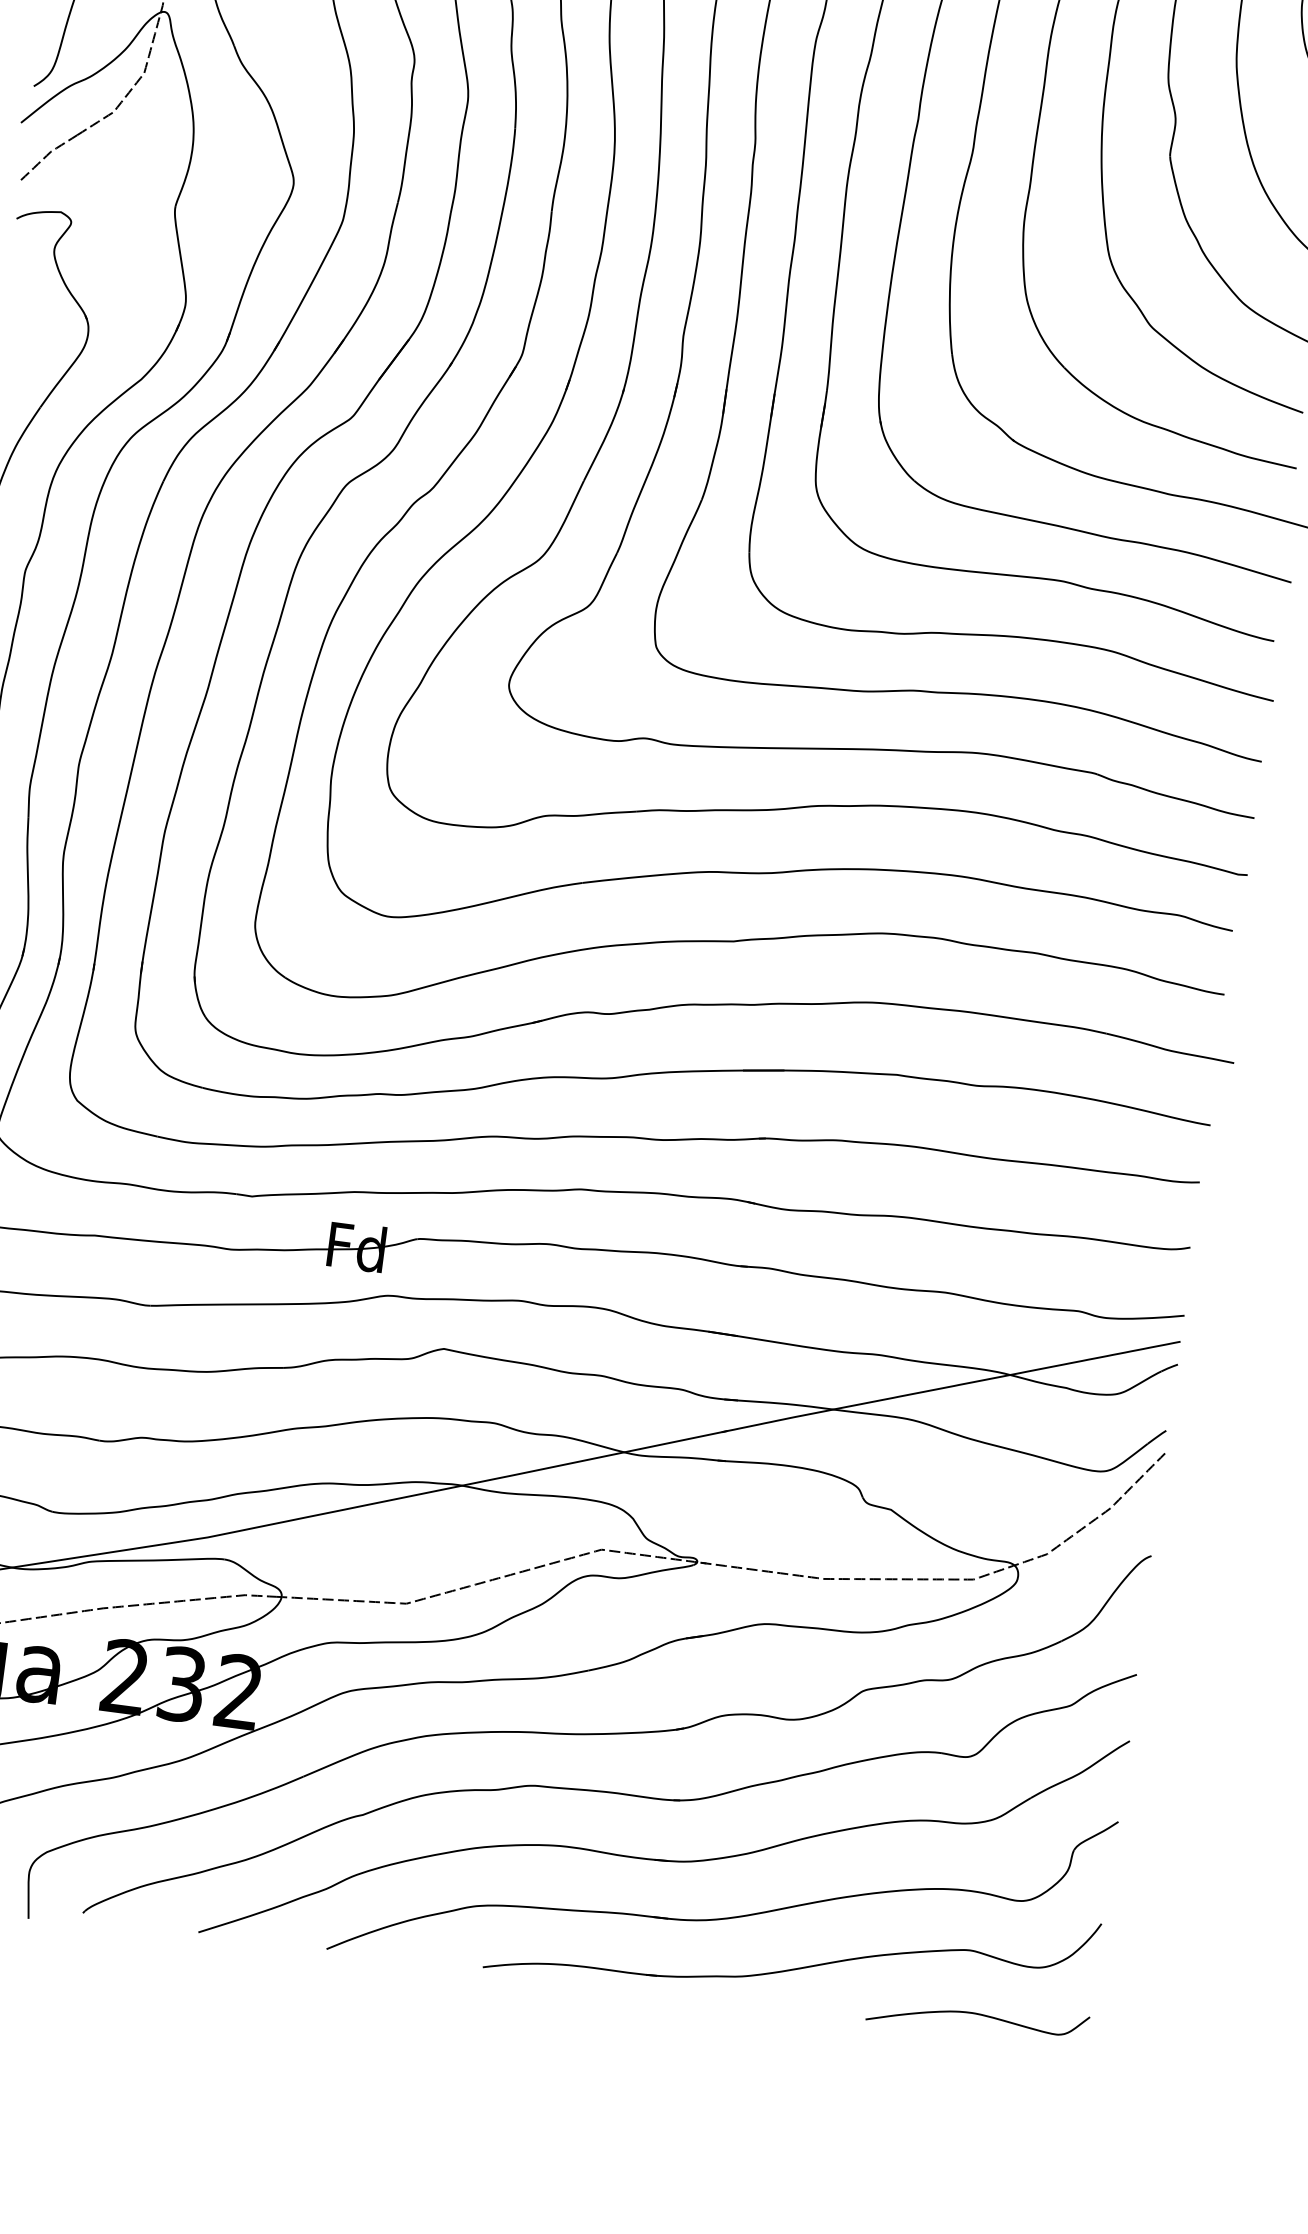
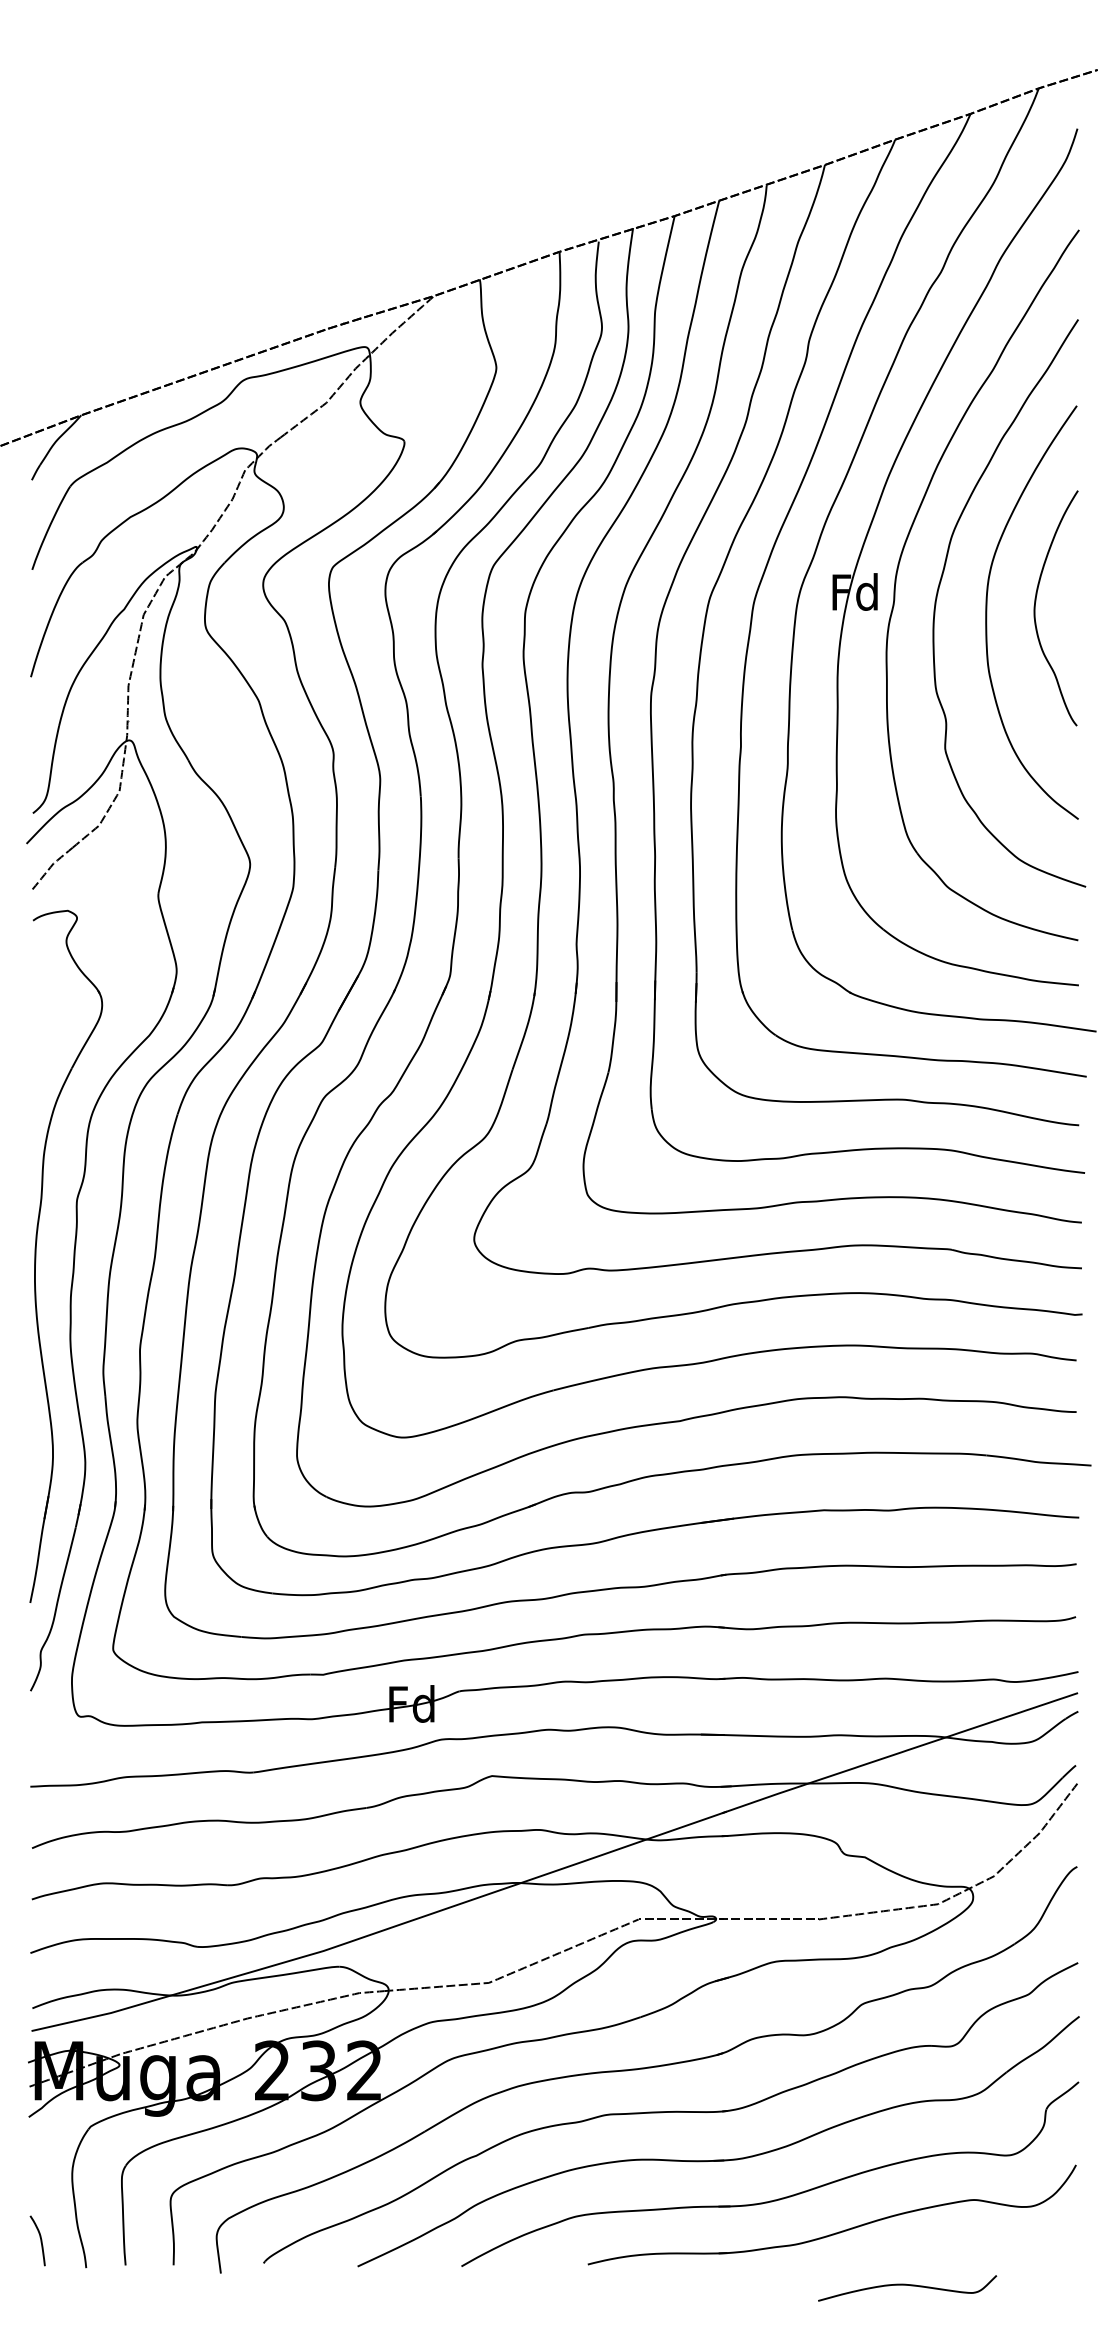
curve: (978, 2014) -> (907, 2285), moved

